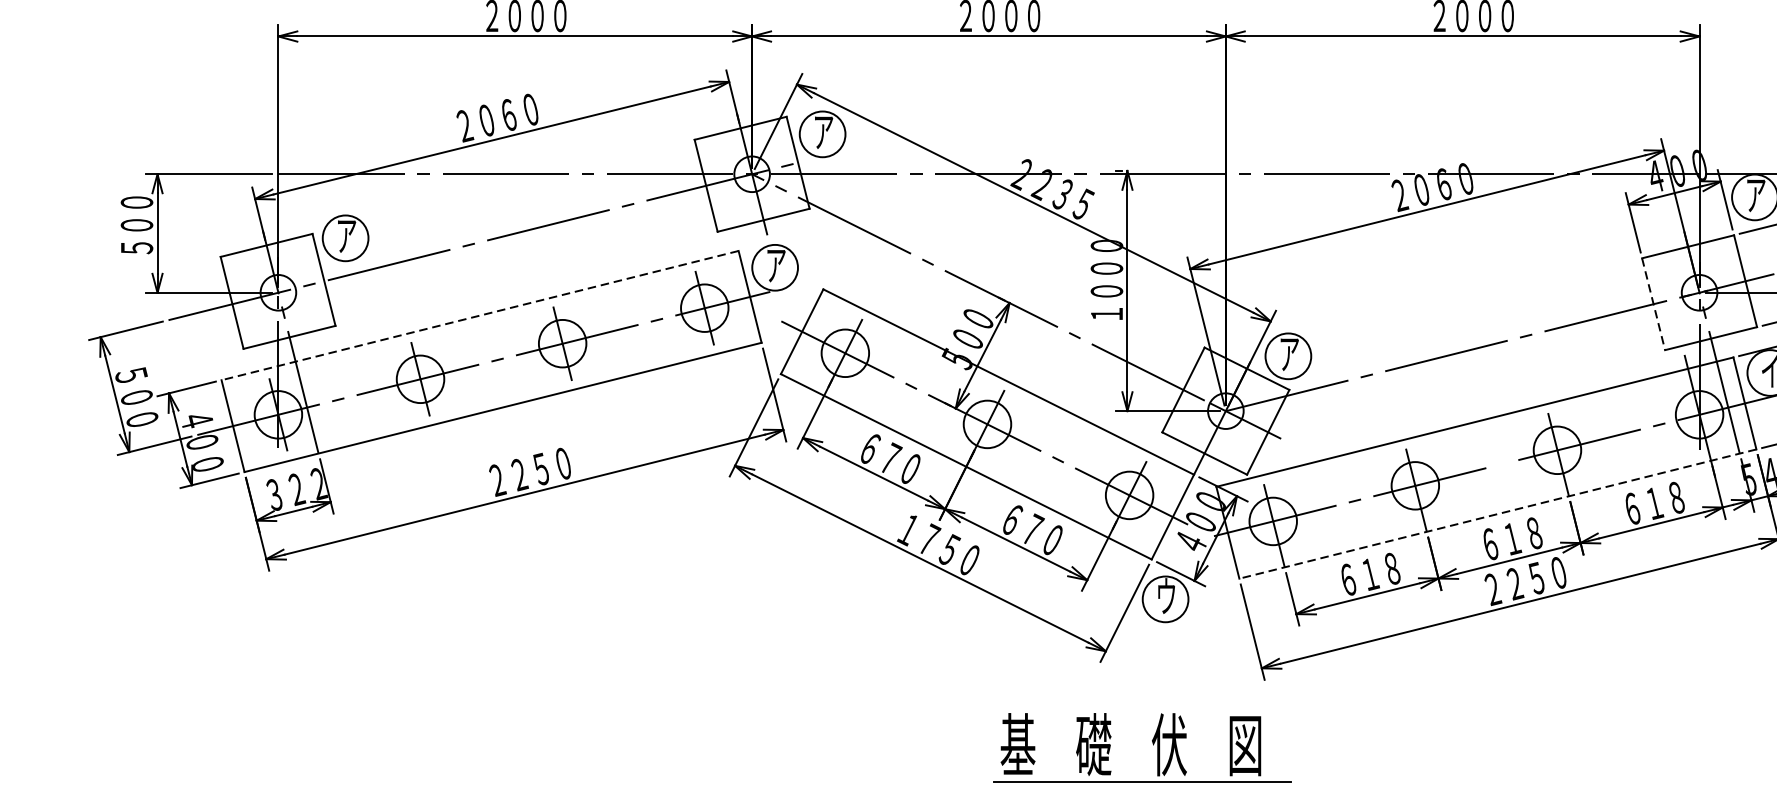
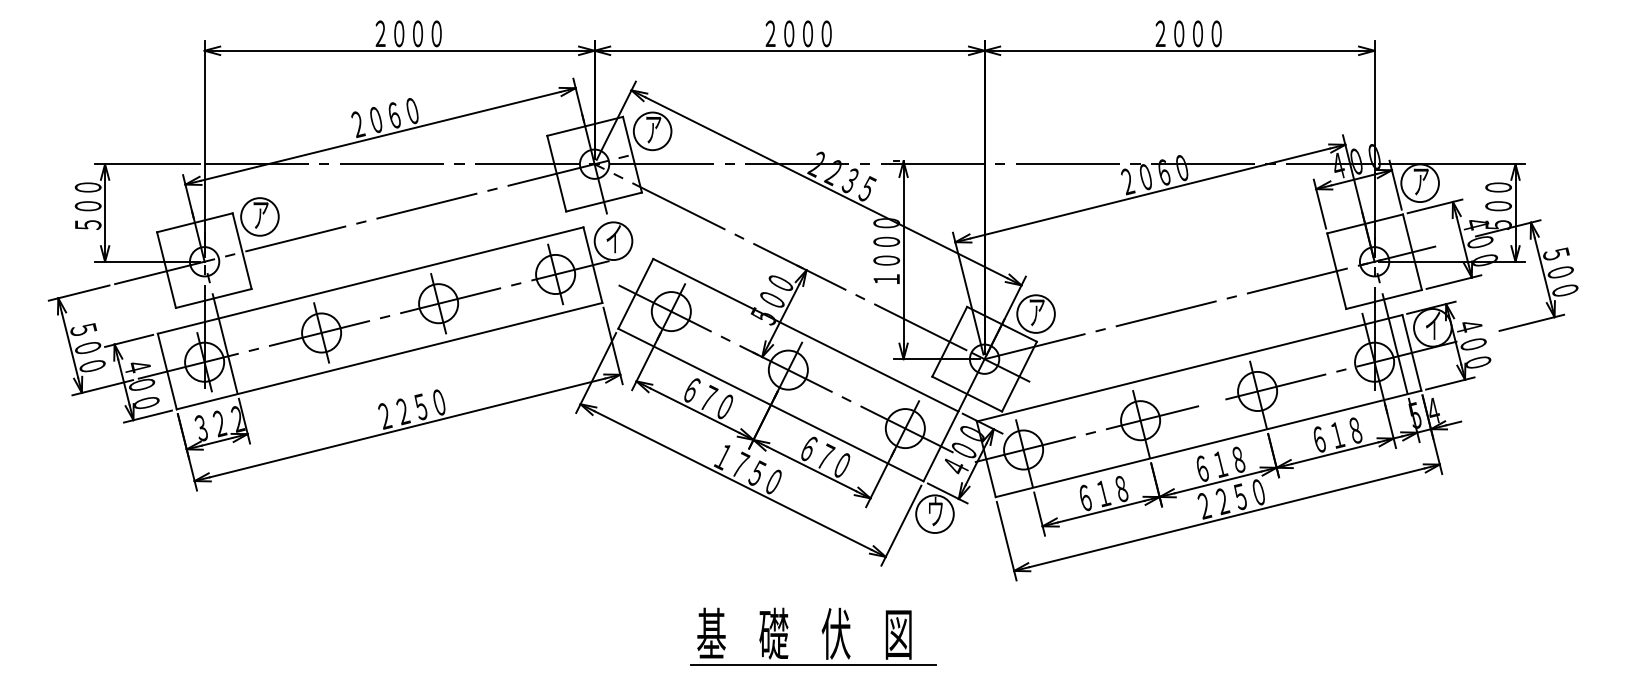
text: (776, 264) -> (614, 238), ア -> イ
line: (1653, 304) -> (1336, 271), dashed -> solid
line: (479, 315) -> (370, 280), dashed -> solid
line: (1497, 514) -> (1208, 444), dashed -> solid
part: (1152, 745) -> (822, 634), moved

